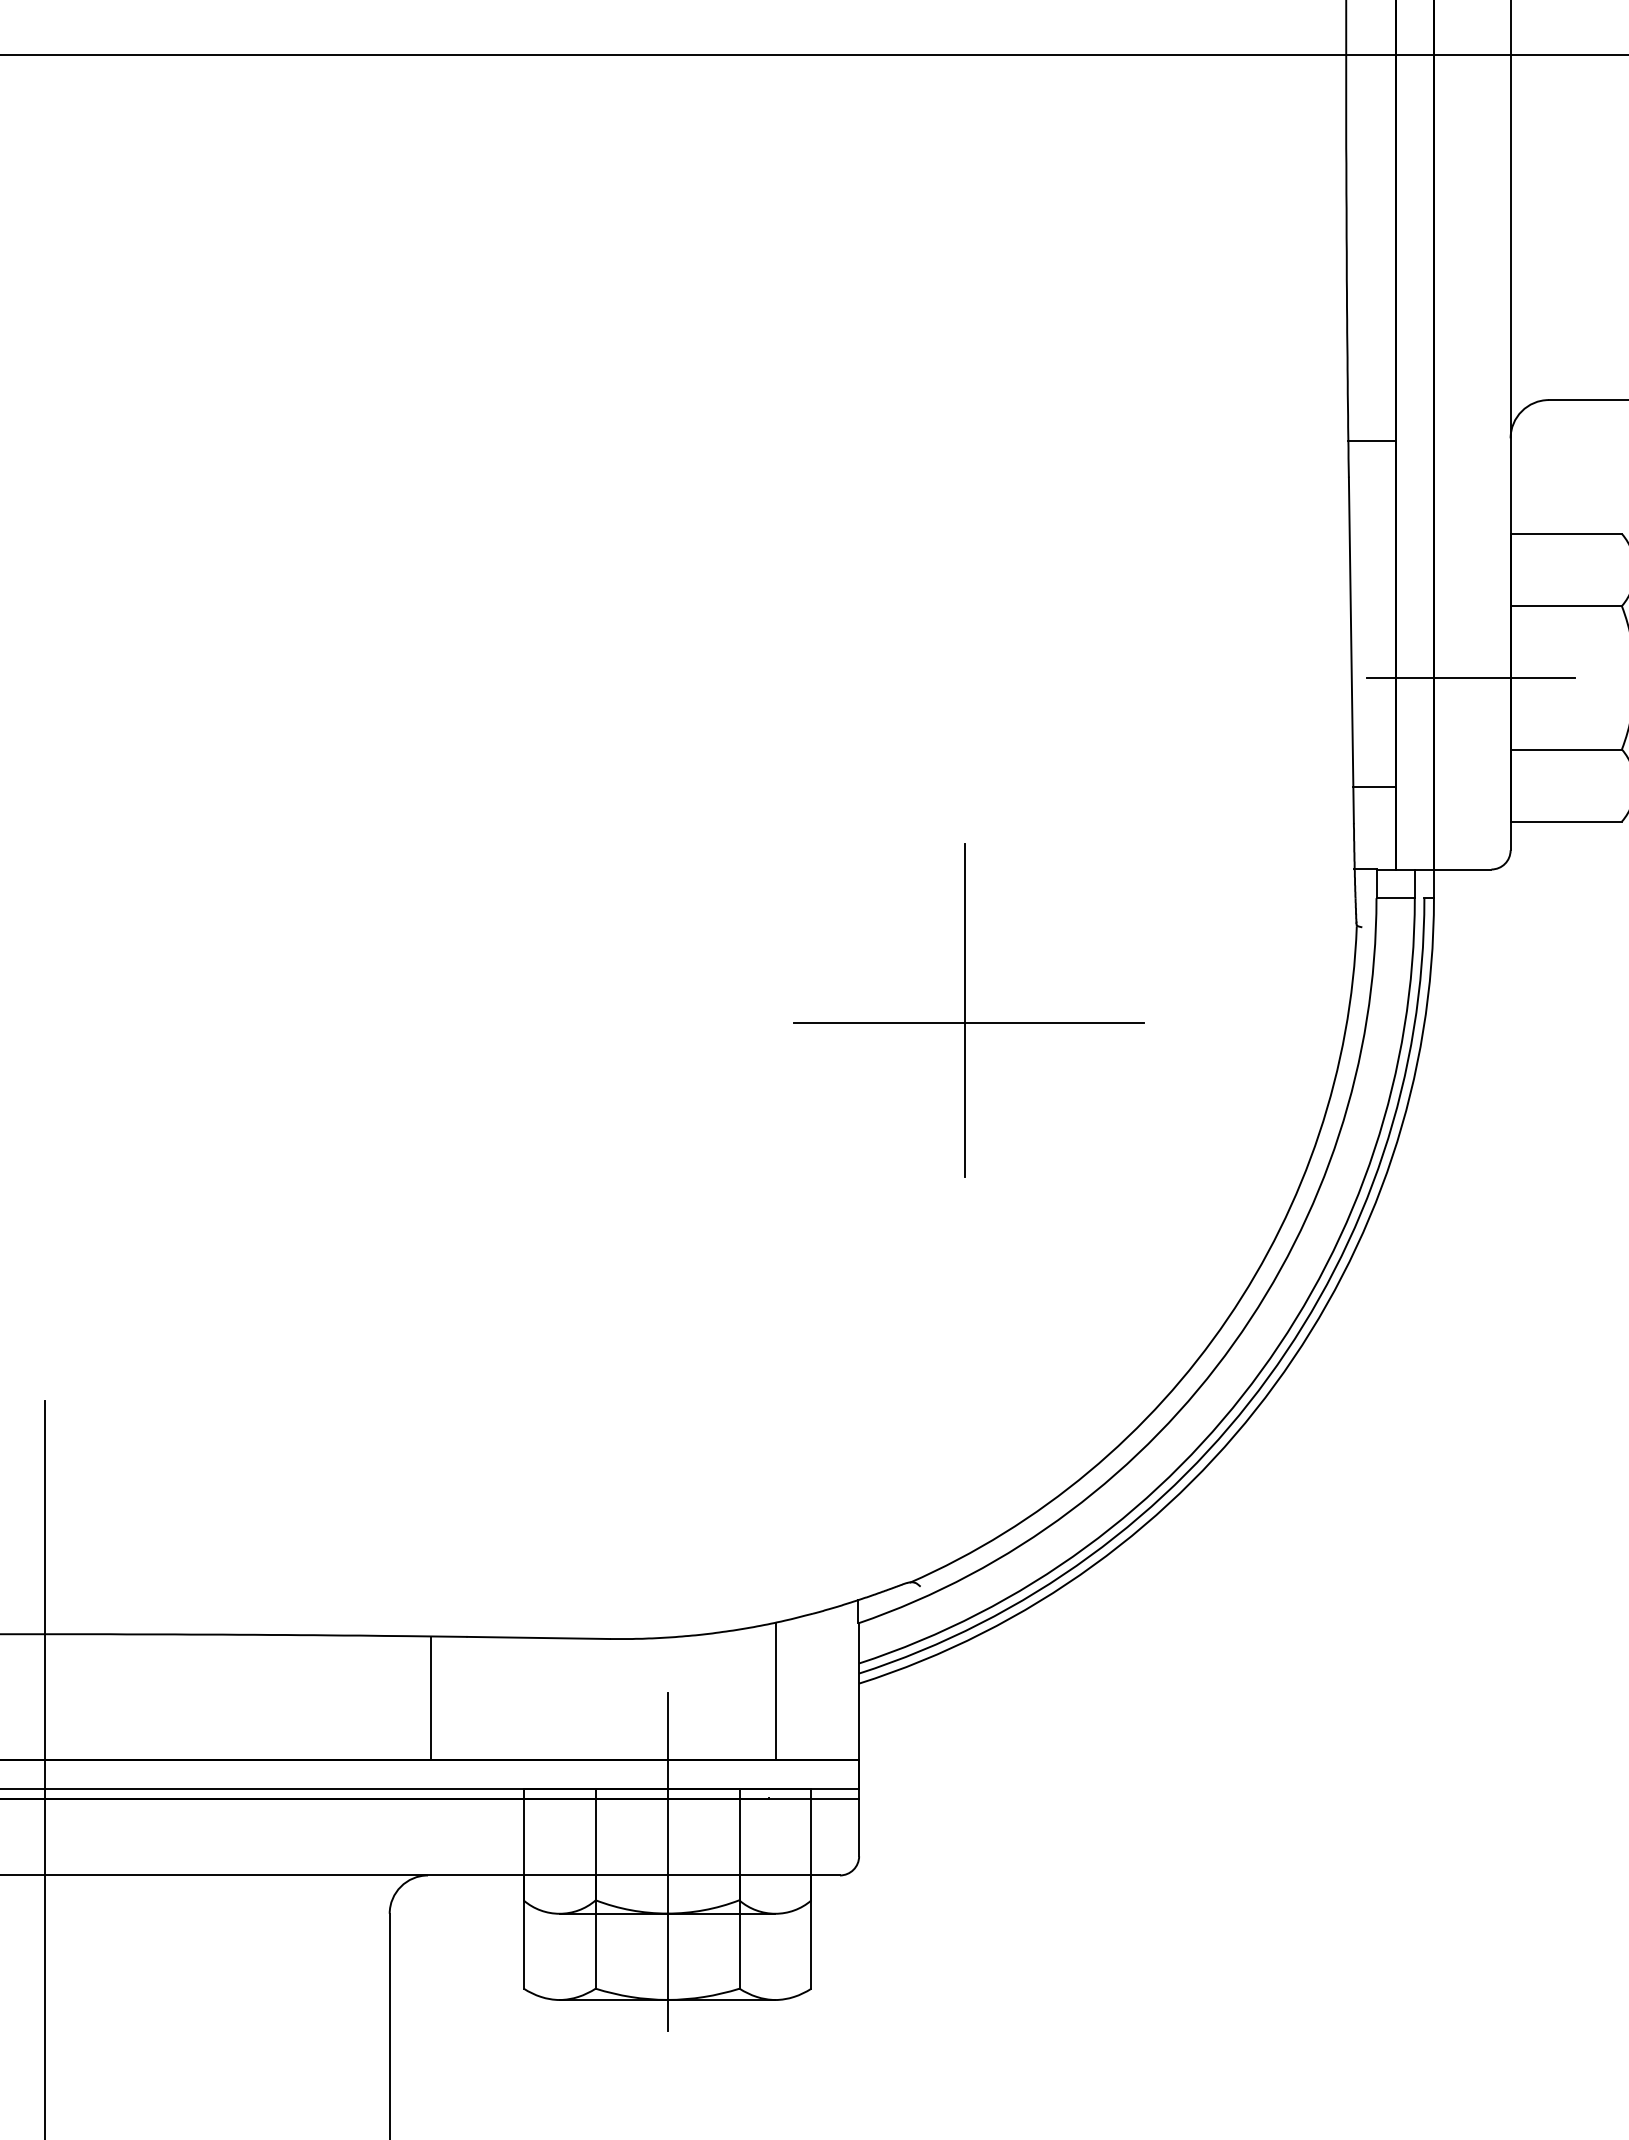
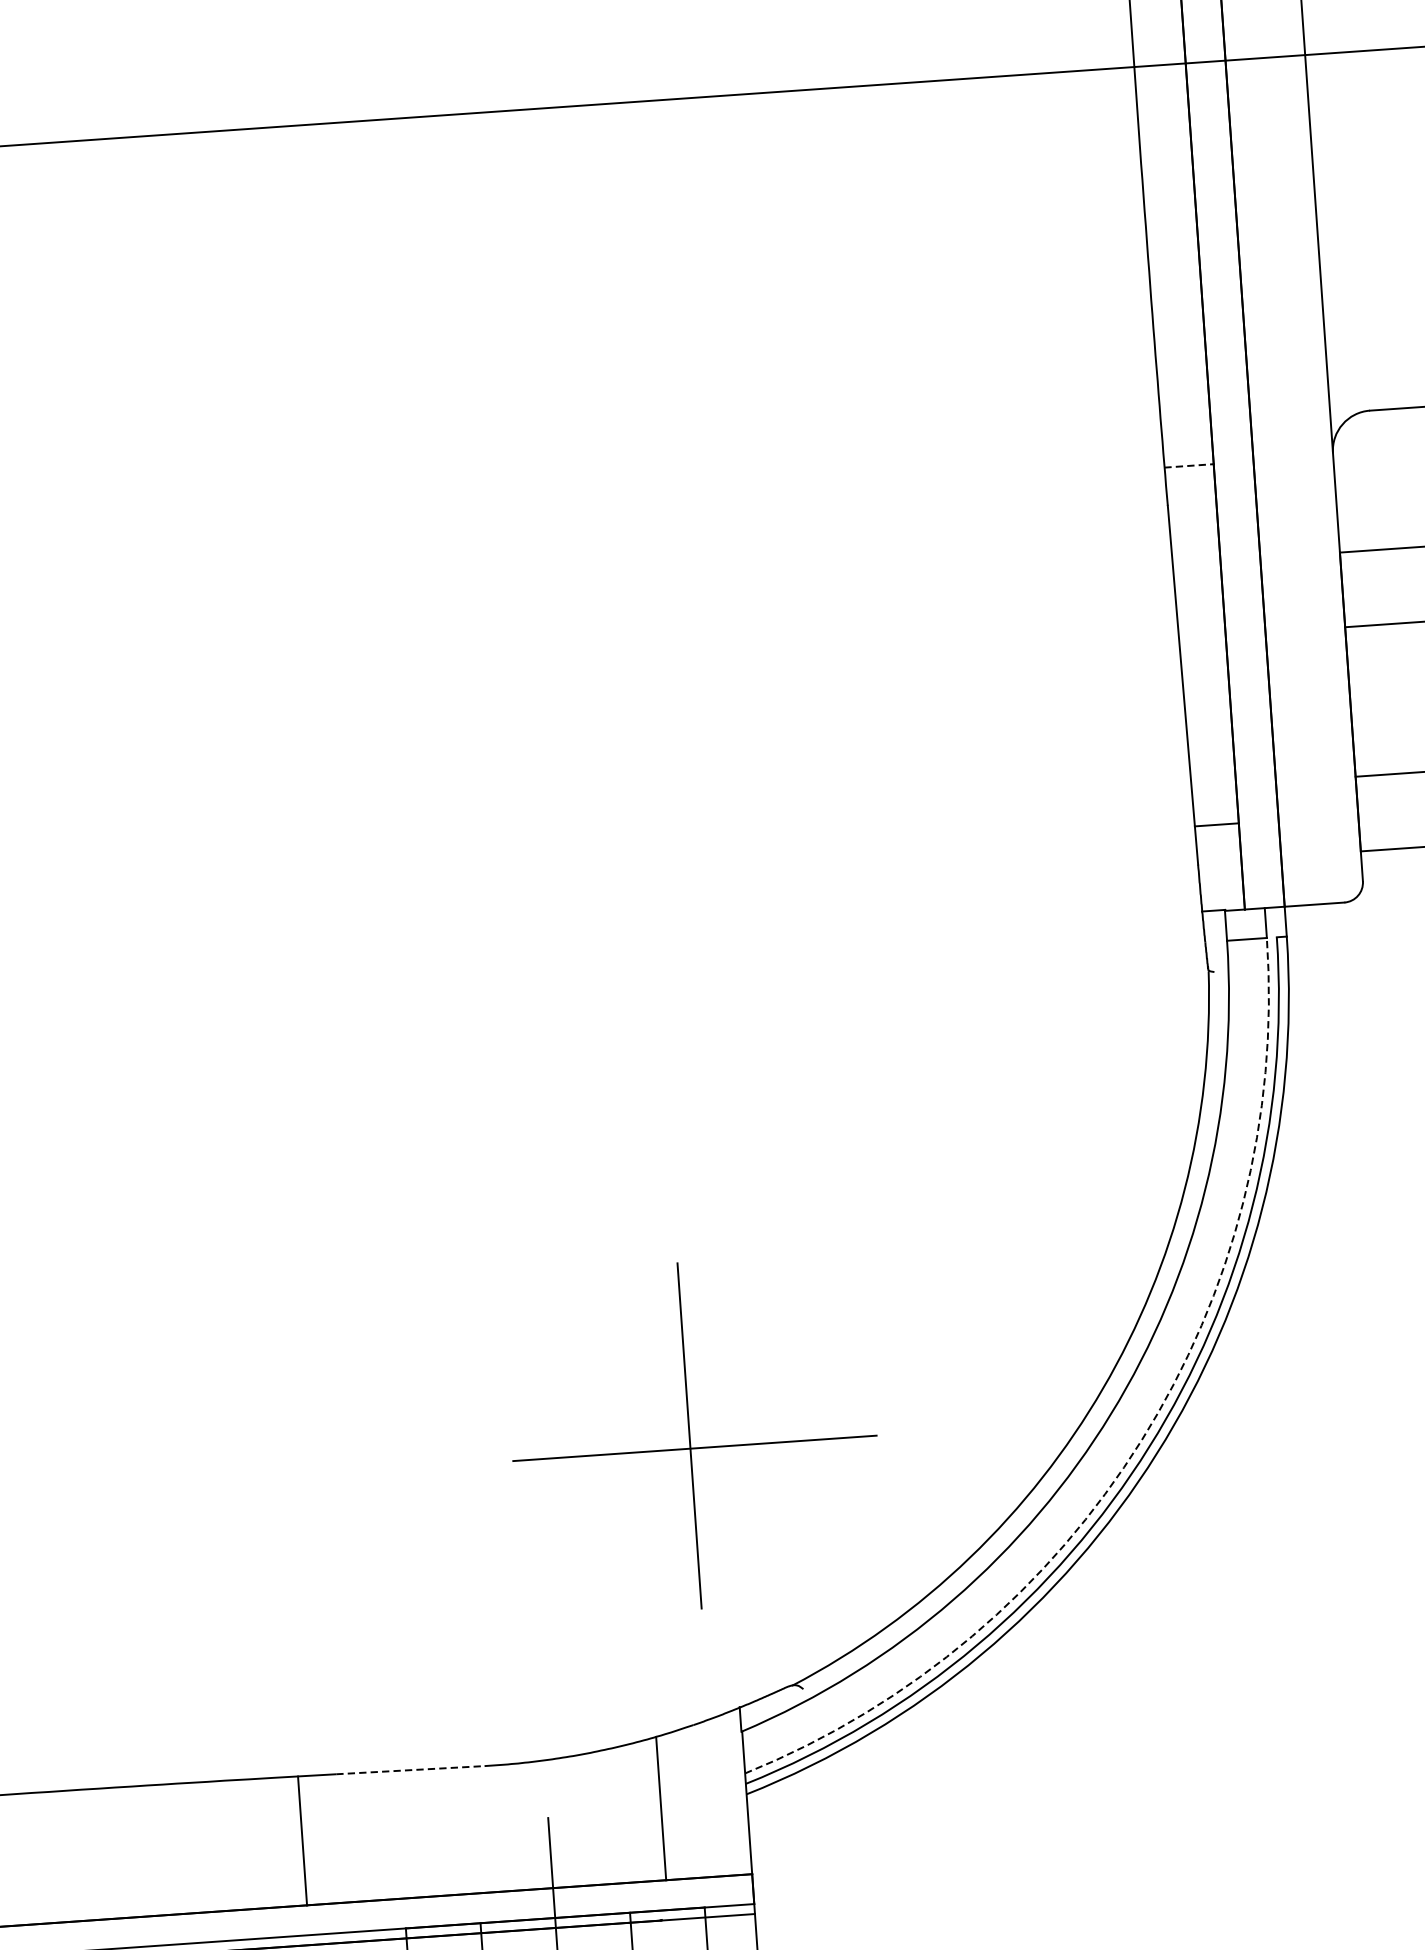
line: (1371, 440) -> (1188, 465), solid -> dashed
line: (1470, 677) -> (1308, 704), removed
part: (968, 1010) -> (693, 1435), moved
arc: (1261, 1371) -> (1141, 1440), solid -> dashed
line: (539, 1637) -> (411, 1769), solid -> dashed

